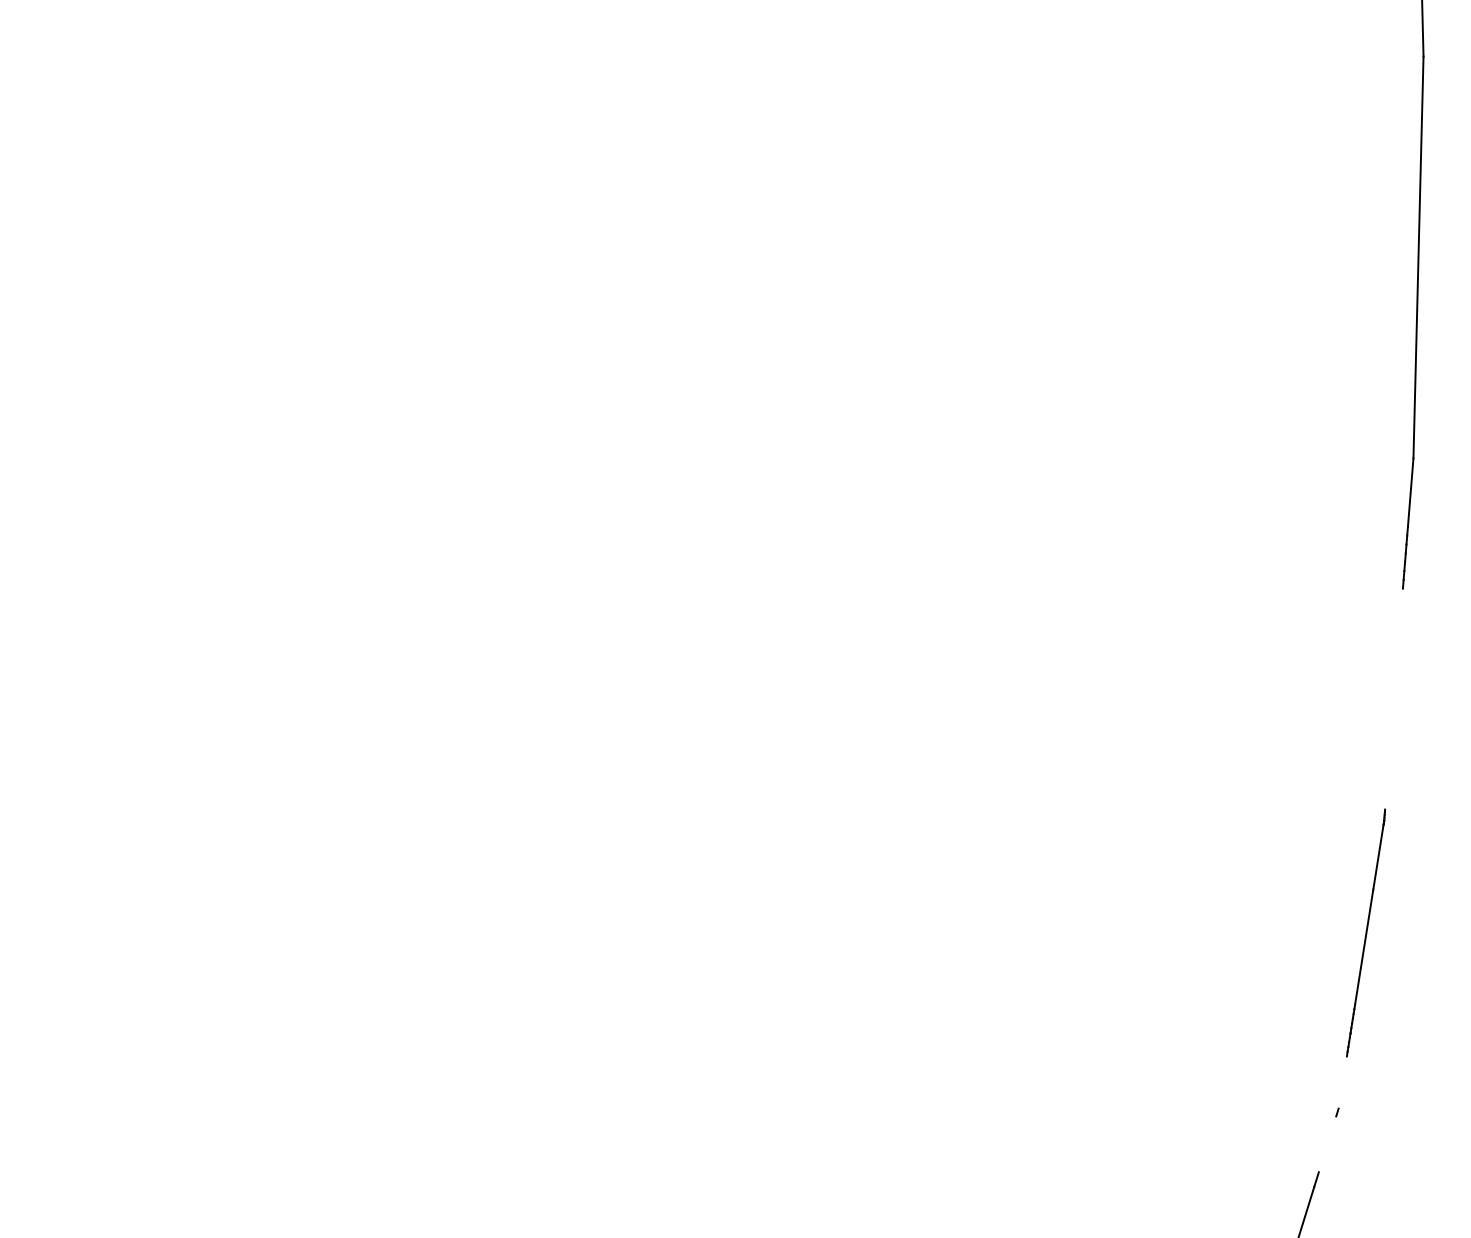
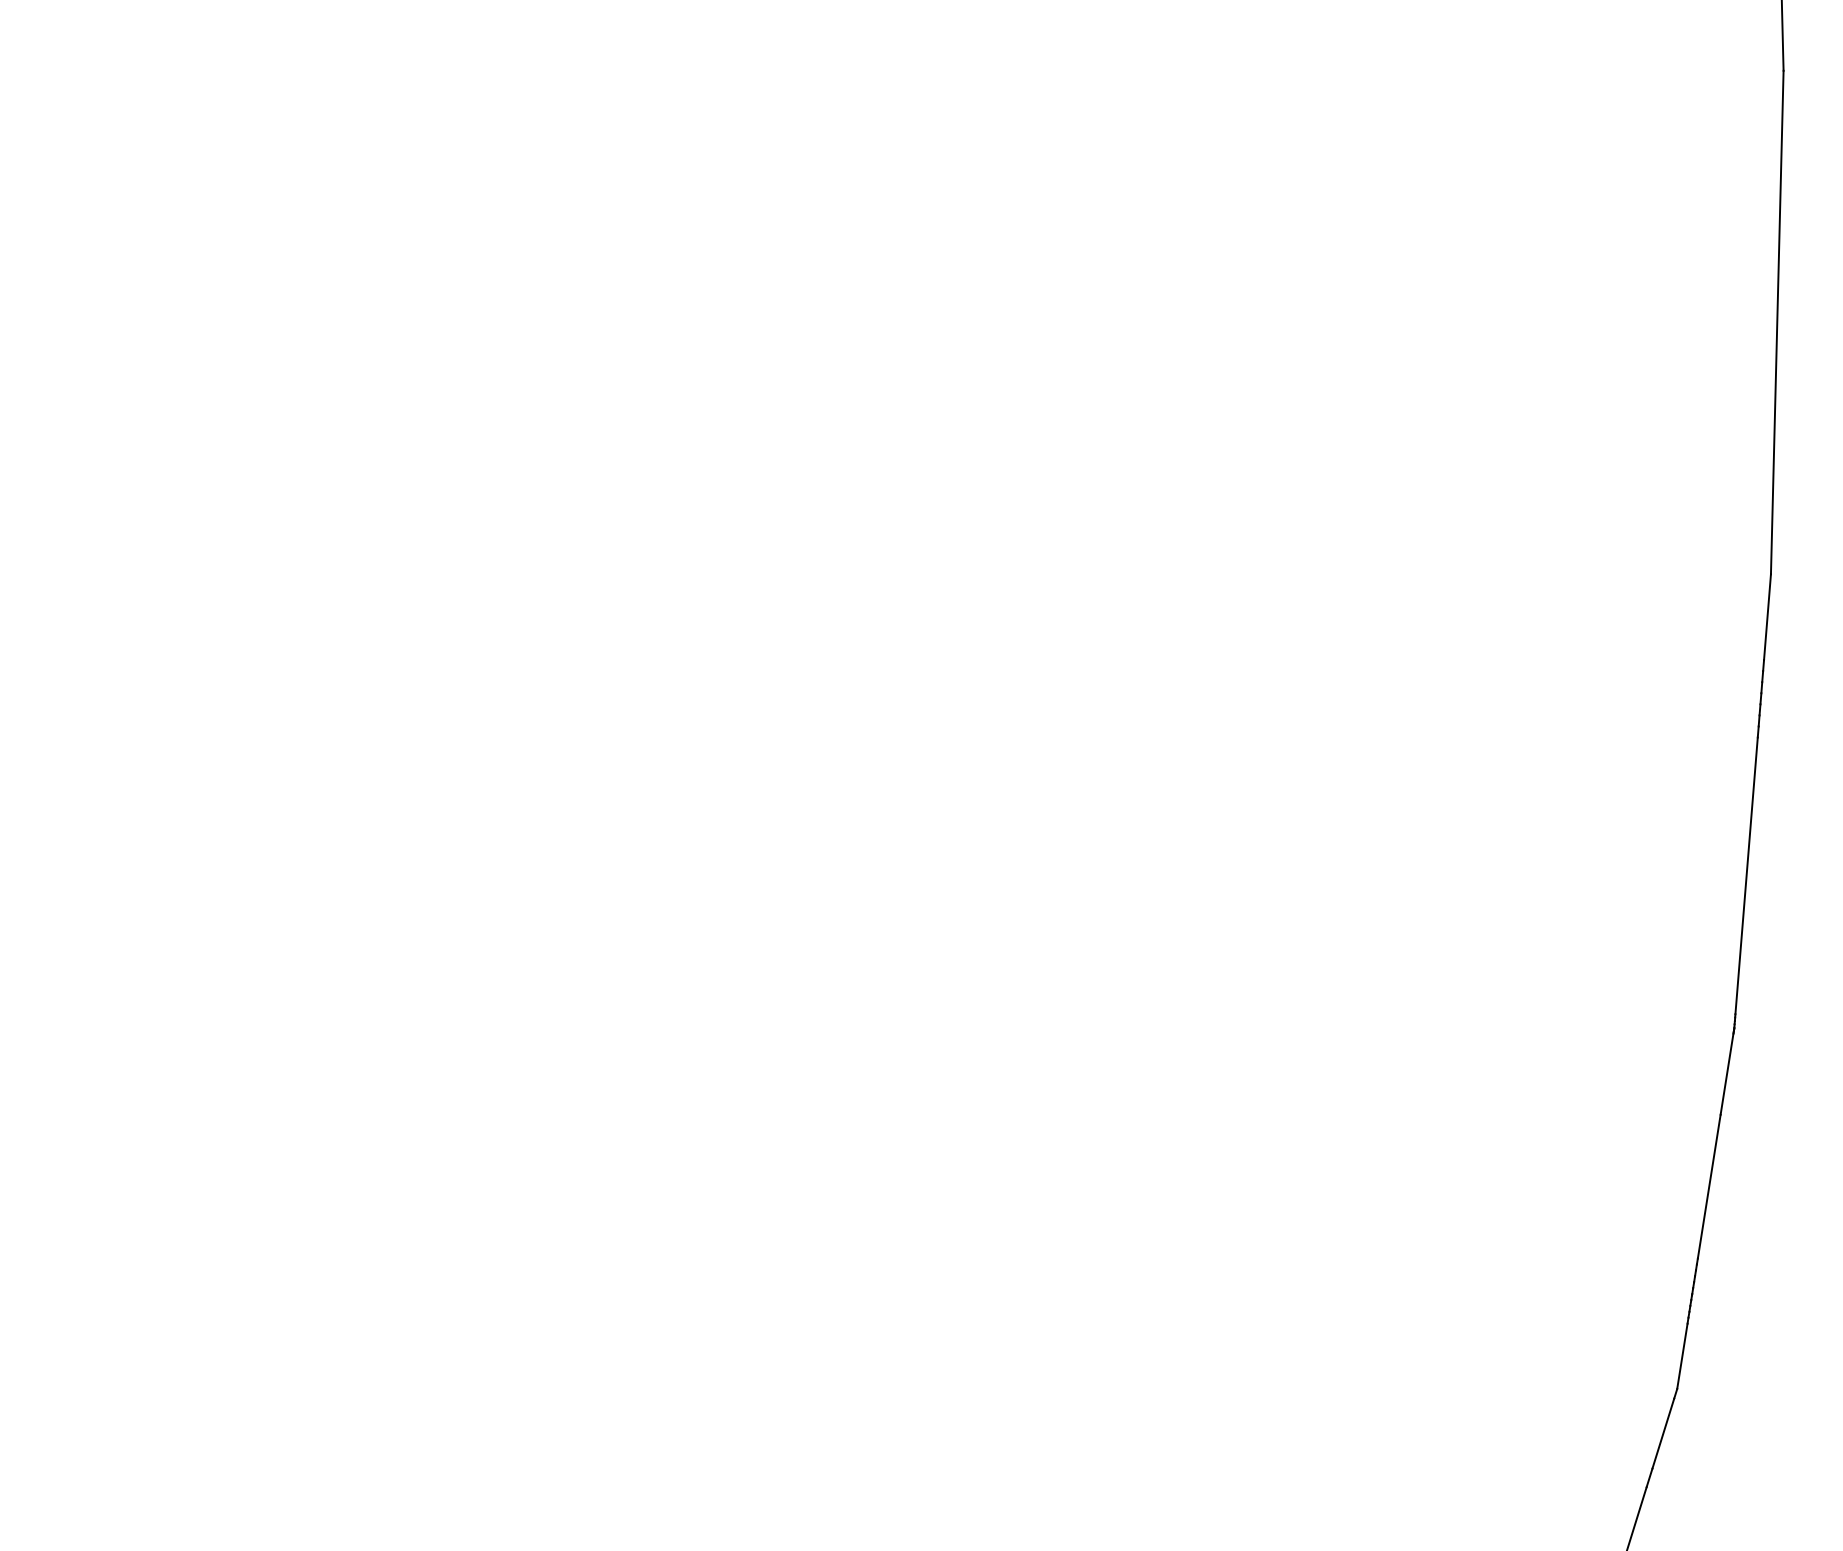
line: (1393, 698) -> (1746, 875), added
line: (1342, 1081) -> (1682, 1355), added
line: (1327, 1144) -> (1663, 1433), added

